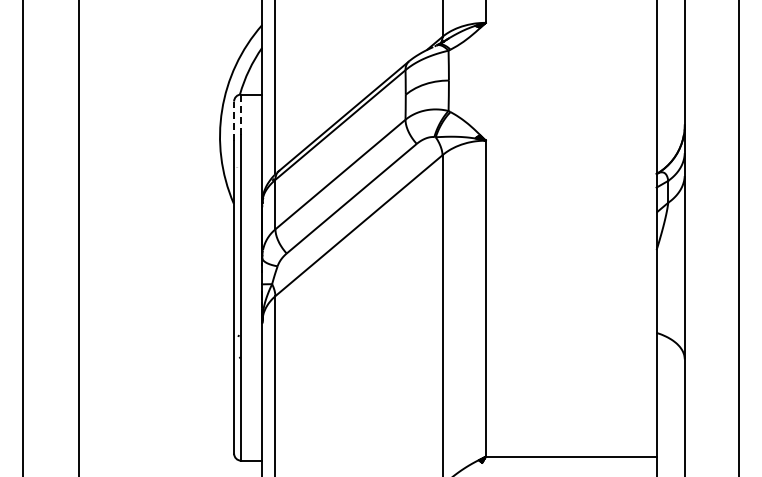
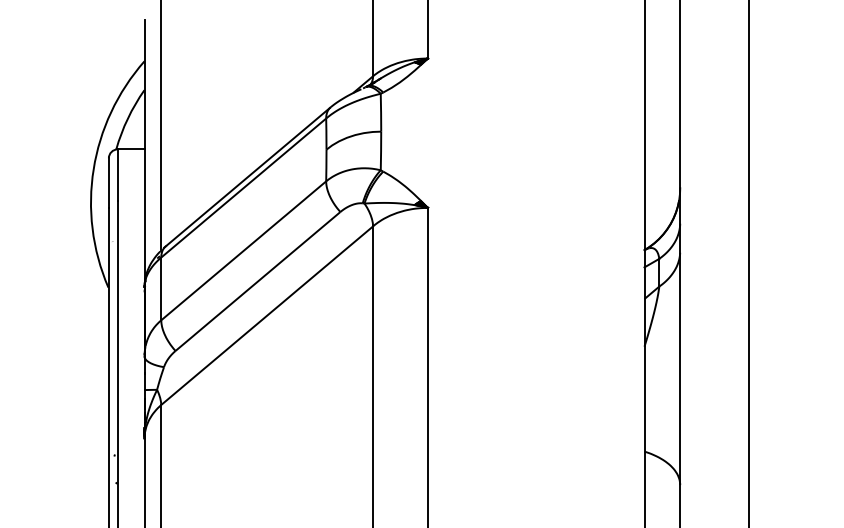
line: (241, 115) -> (118, 175), dashed -> solid
line: (234, 121) -> (109, 183), dashed -> solid

